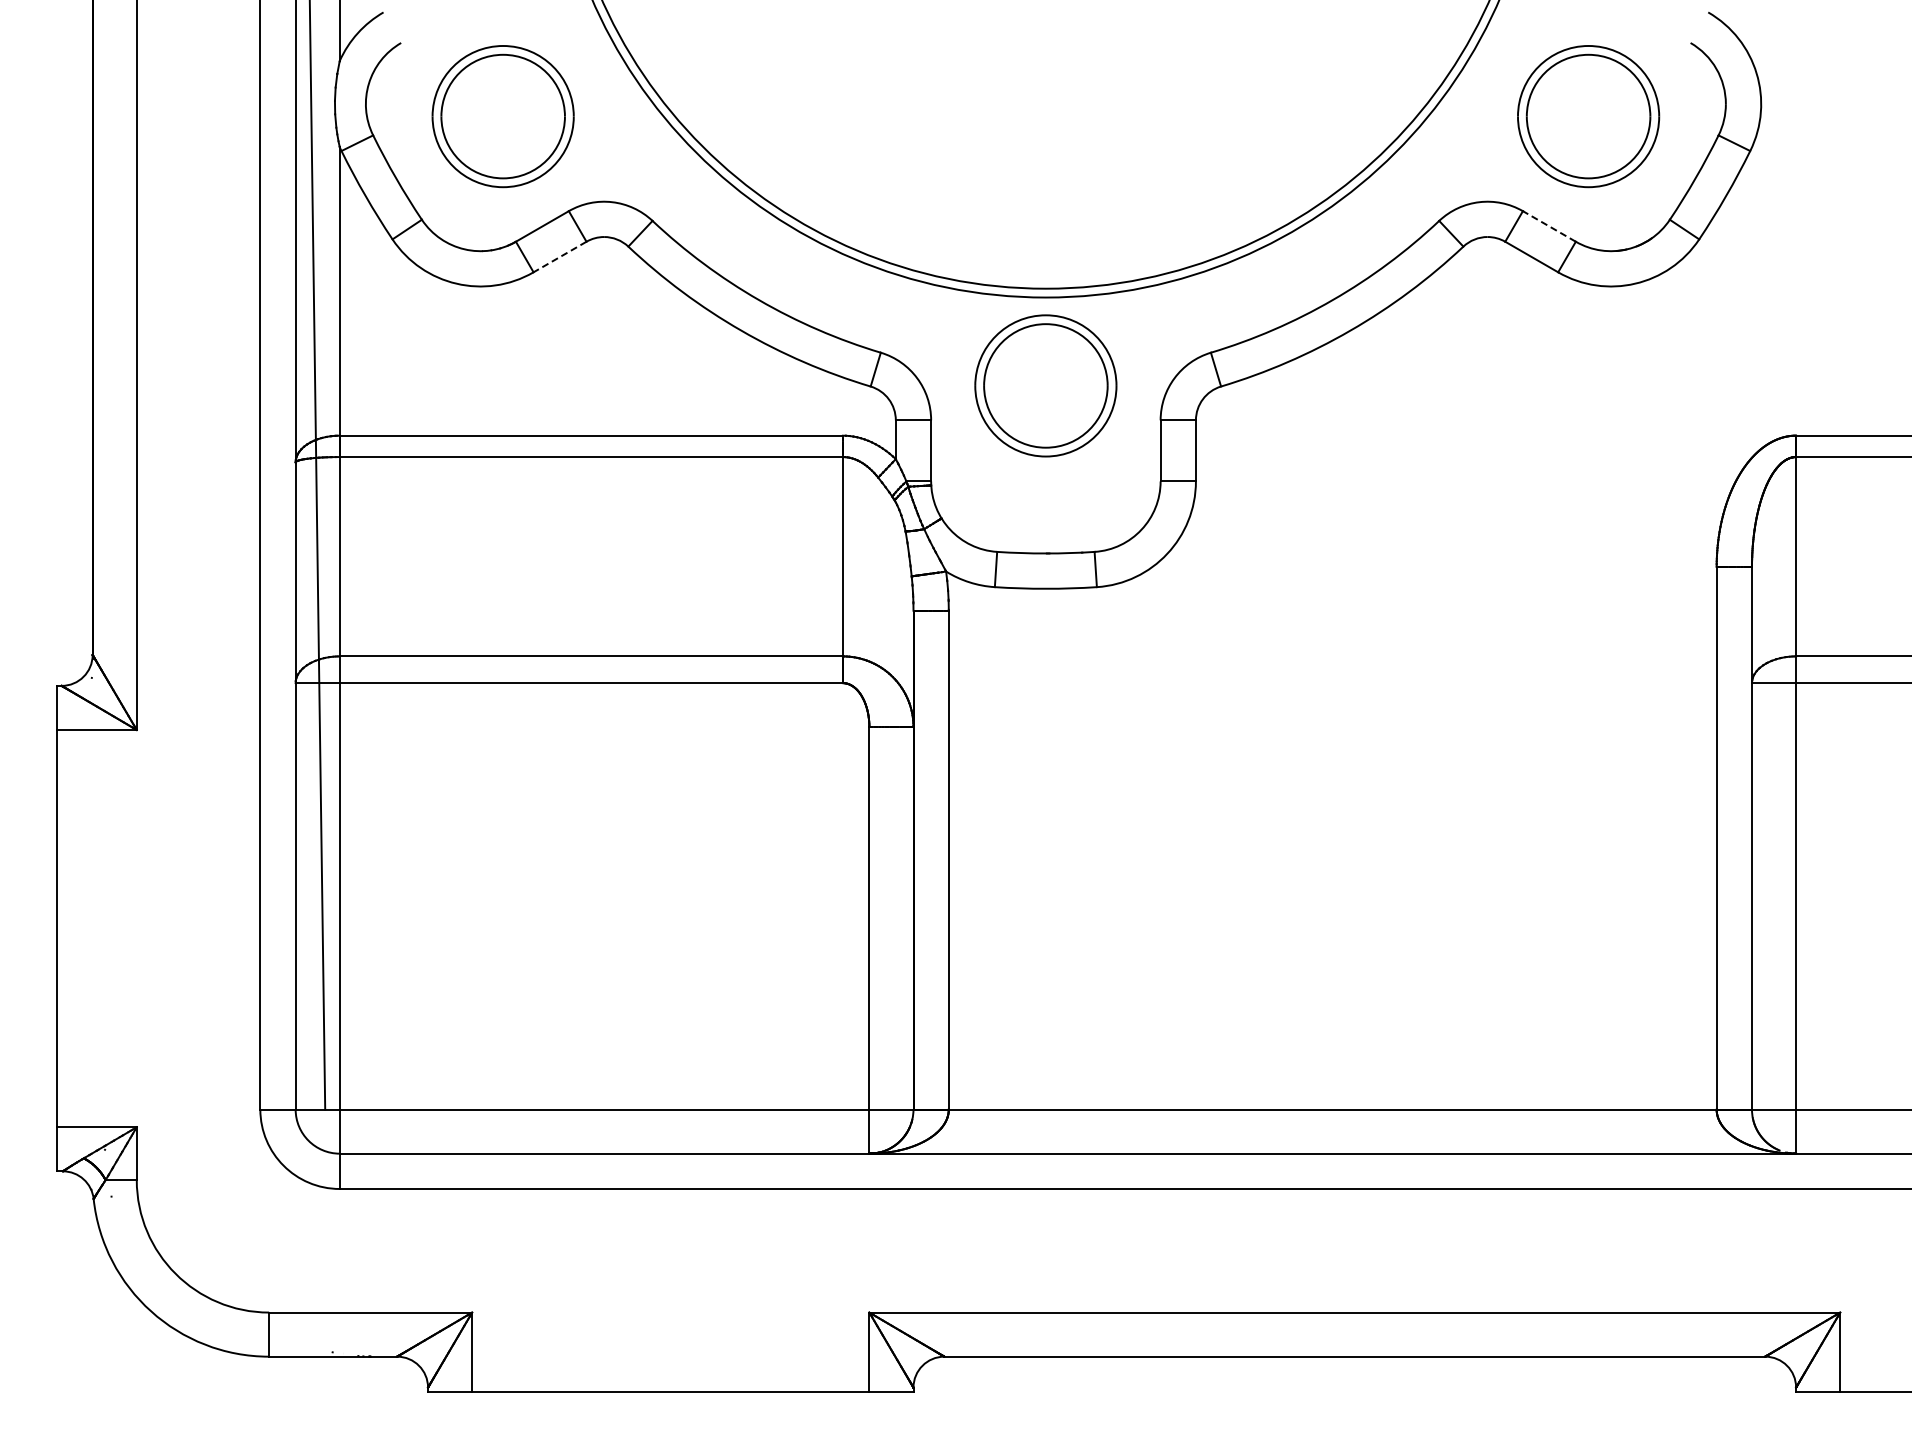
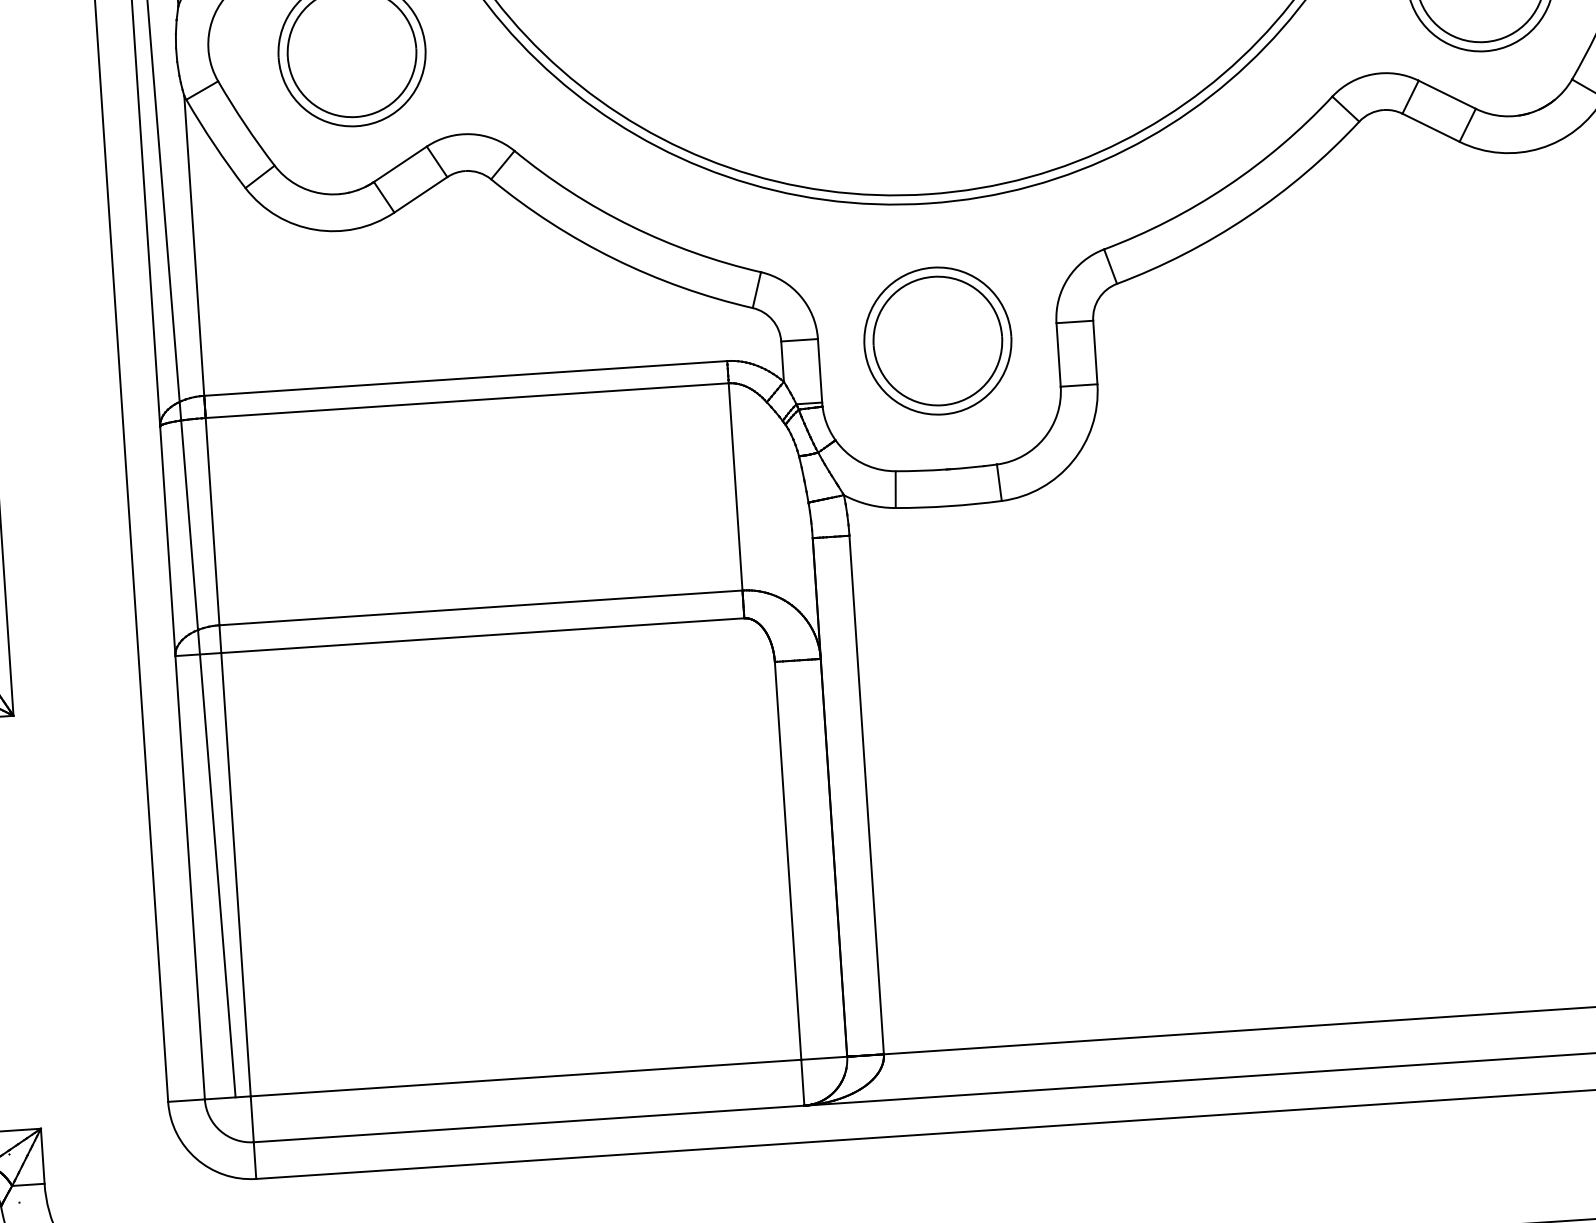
line: (1549, 226) -> (1447, 94), dashed -> solid
line: (560, 257) -> (421, 195), dashed -> solid
part: (1045, 385) -> (937, 340), moved

